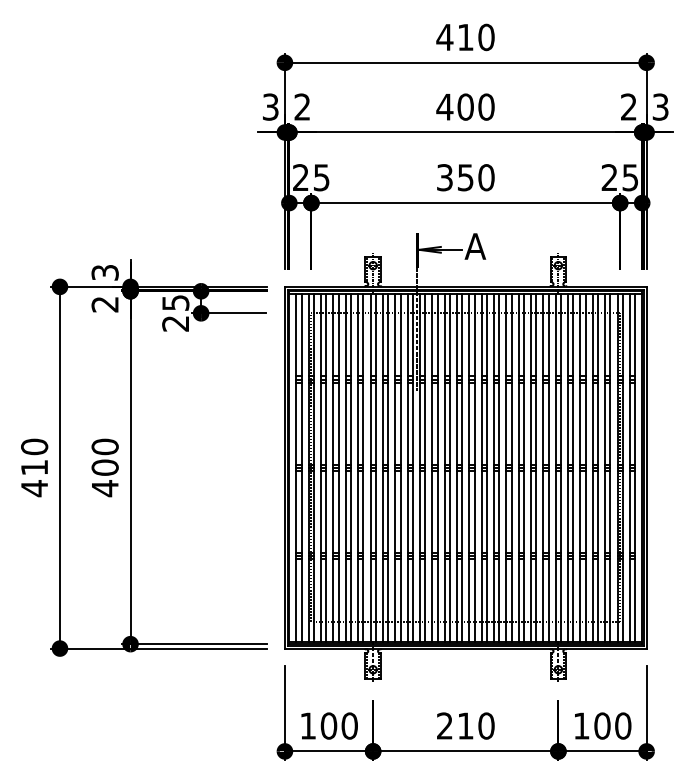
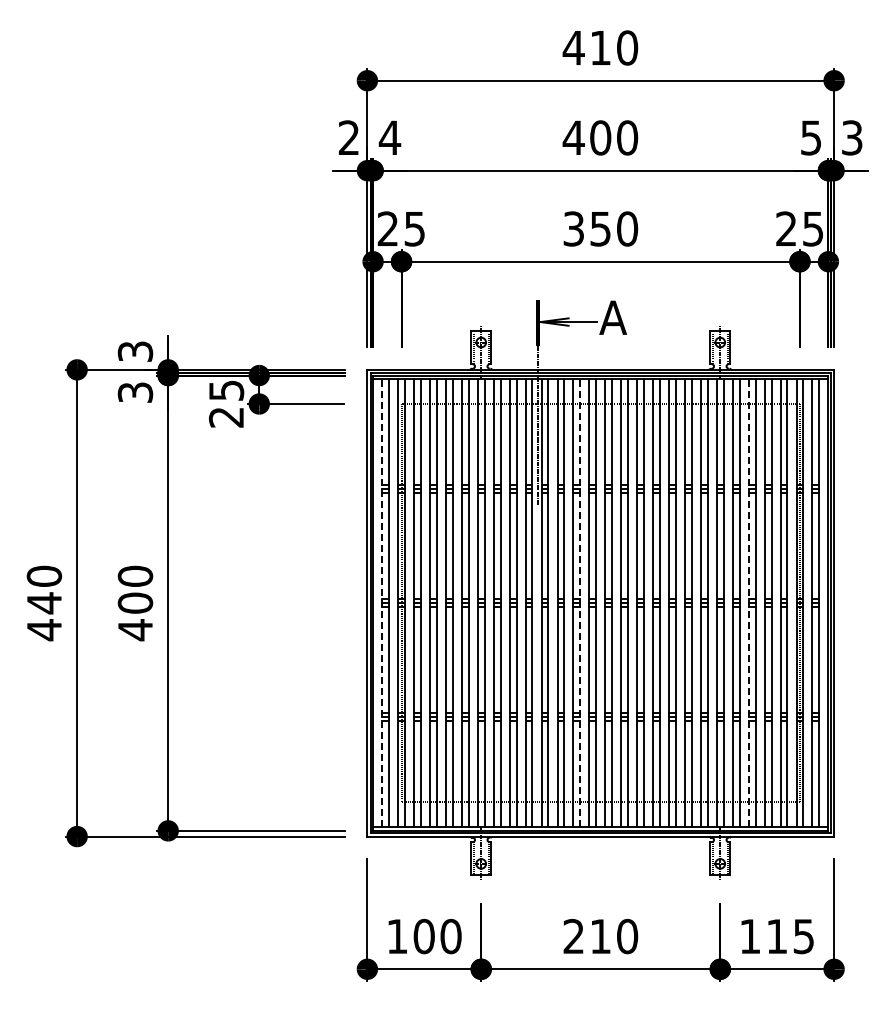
text: (270, 106) -> (348, 137), 3 -> 2
text: (302, 106) -> (389, 137), 2 -> 4
text: (628, 106) -> (810, 137), 2 -> 5
text: (105, 304) -> (135, 392), 2 -> 3
text: (34, 467) -> (44, 603), 410 -> 440
line: (296, 467) -> (382, 602), solid -> dashed
line: (450, 467) -> (580, 602), solid -> dashed
line: (580, 467) -> (748, 602), solid -> dashed
text: (612, 726) -> (790, 936), 100 -> 115

